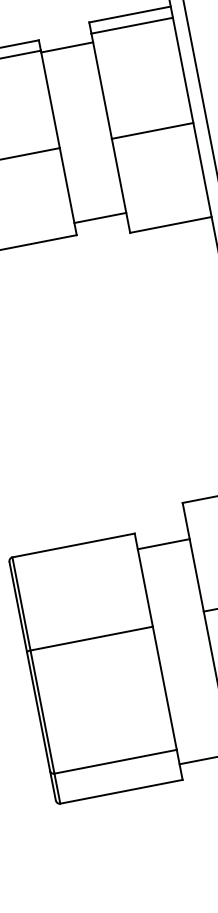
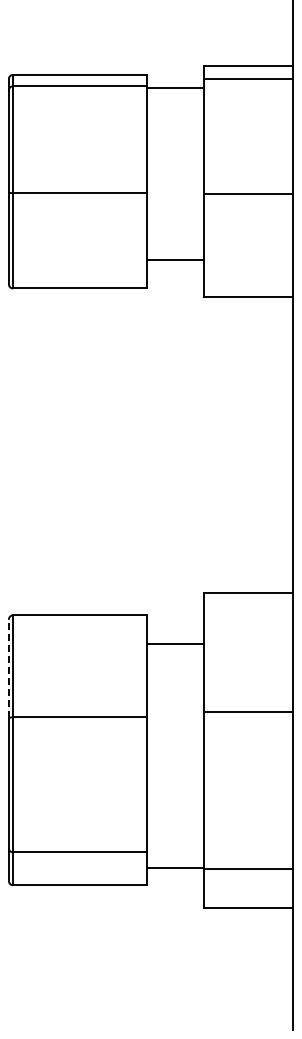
line: (99, 218) -> (174, 260), moved
line: (162, 544) -> (174, 643), moved
line: (17, 606) -> (8, 668), solid -> dashed

